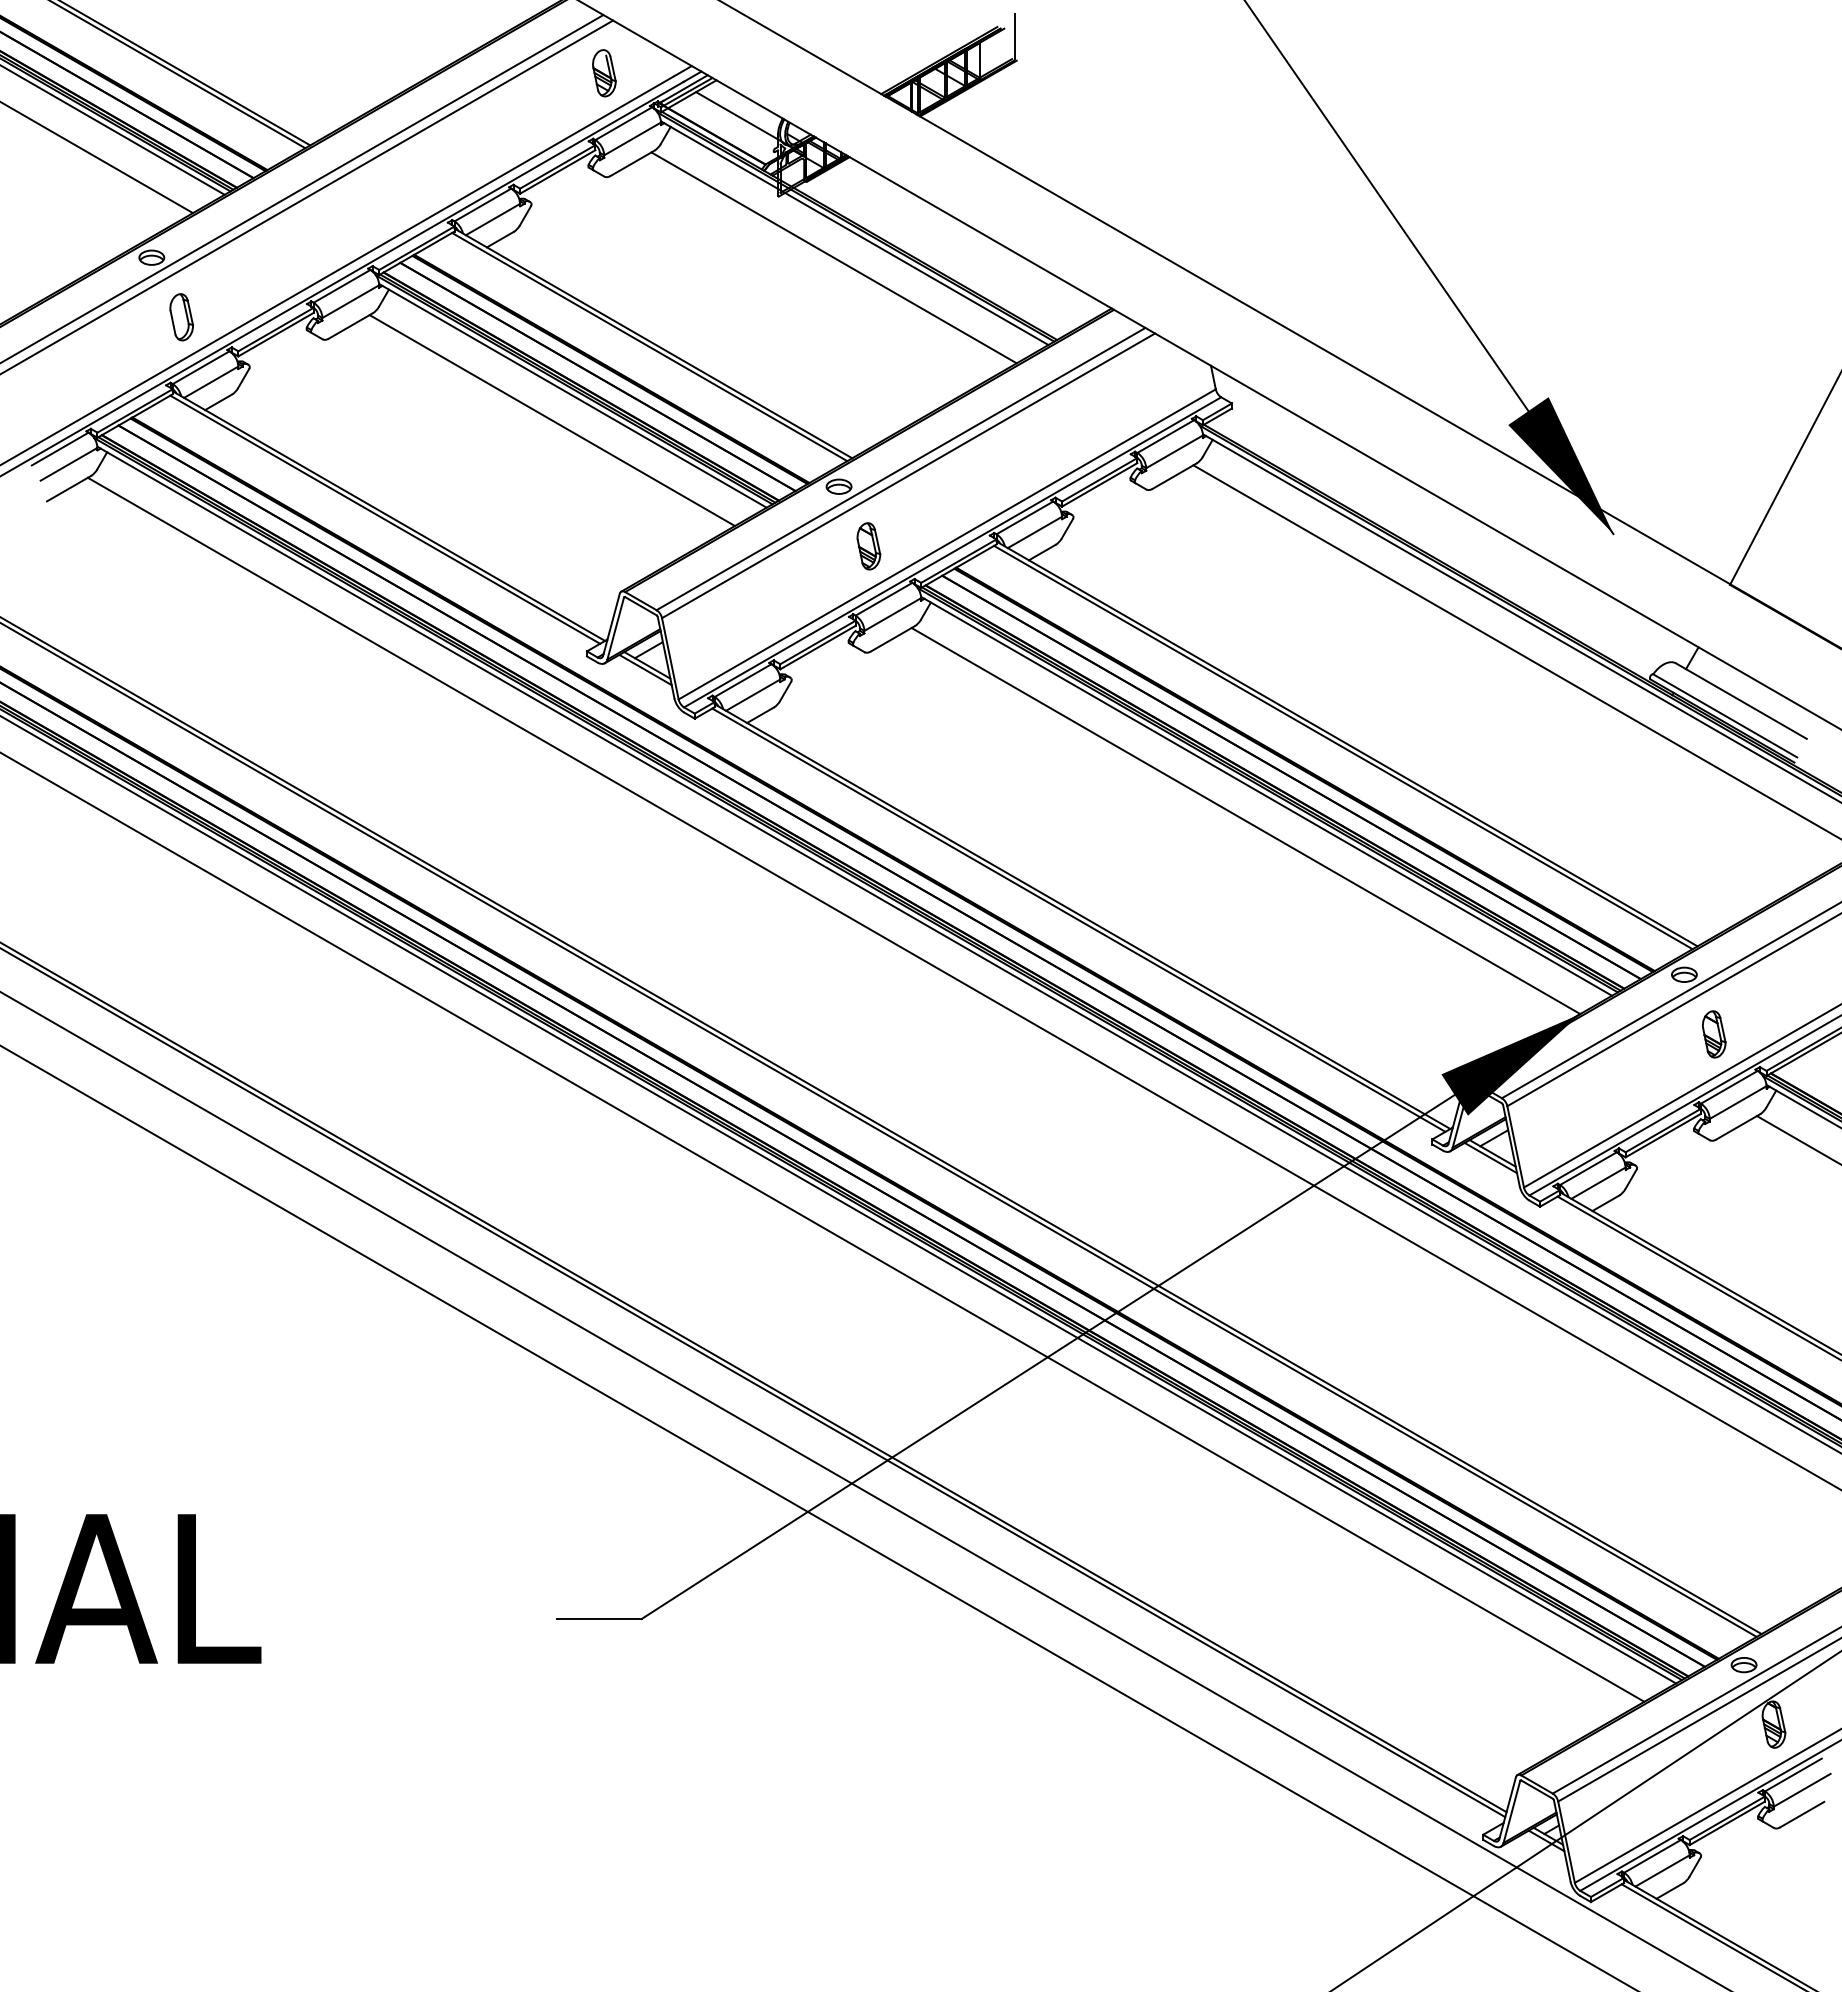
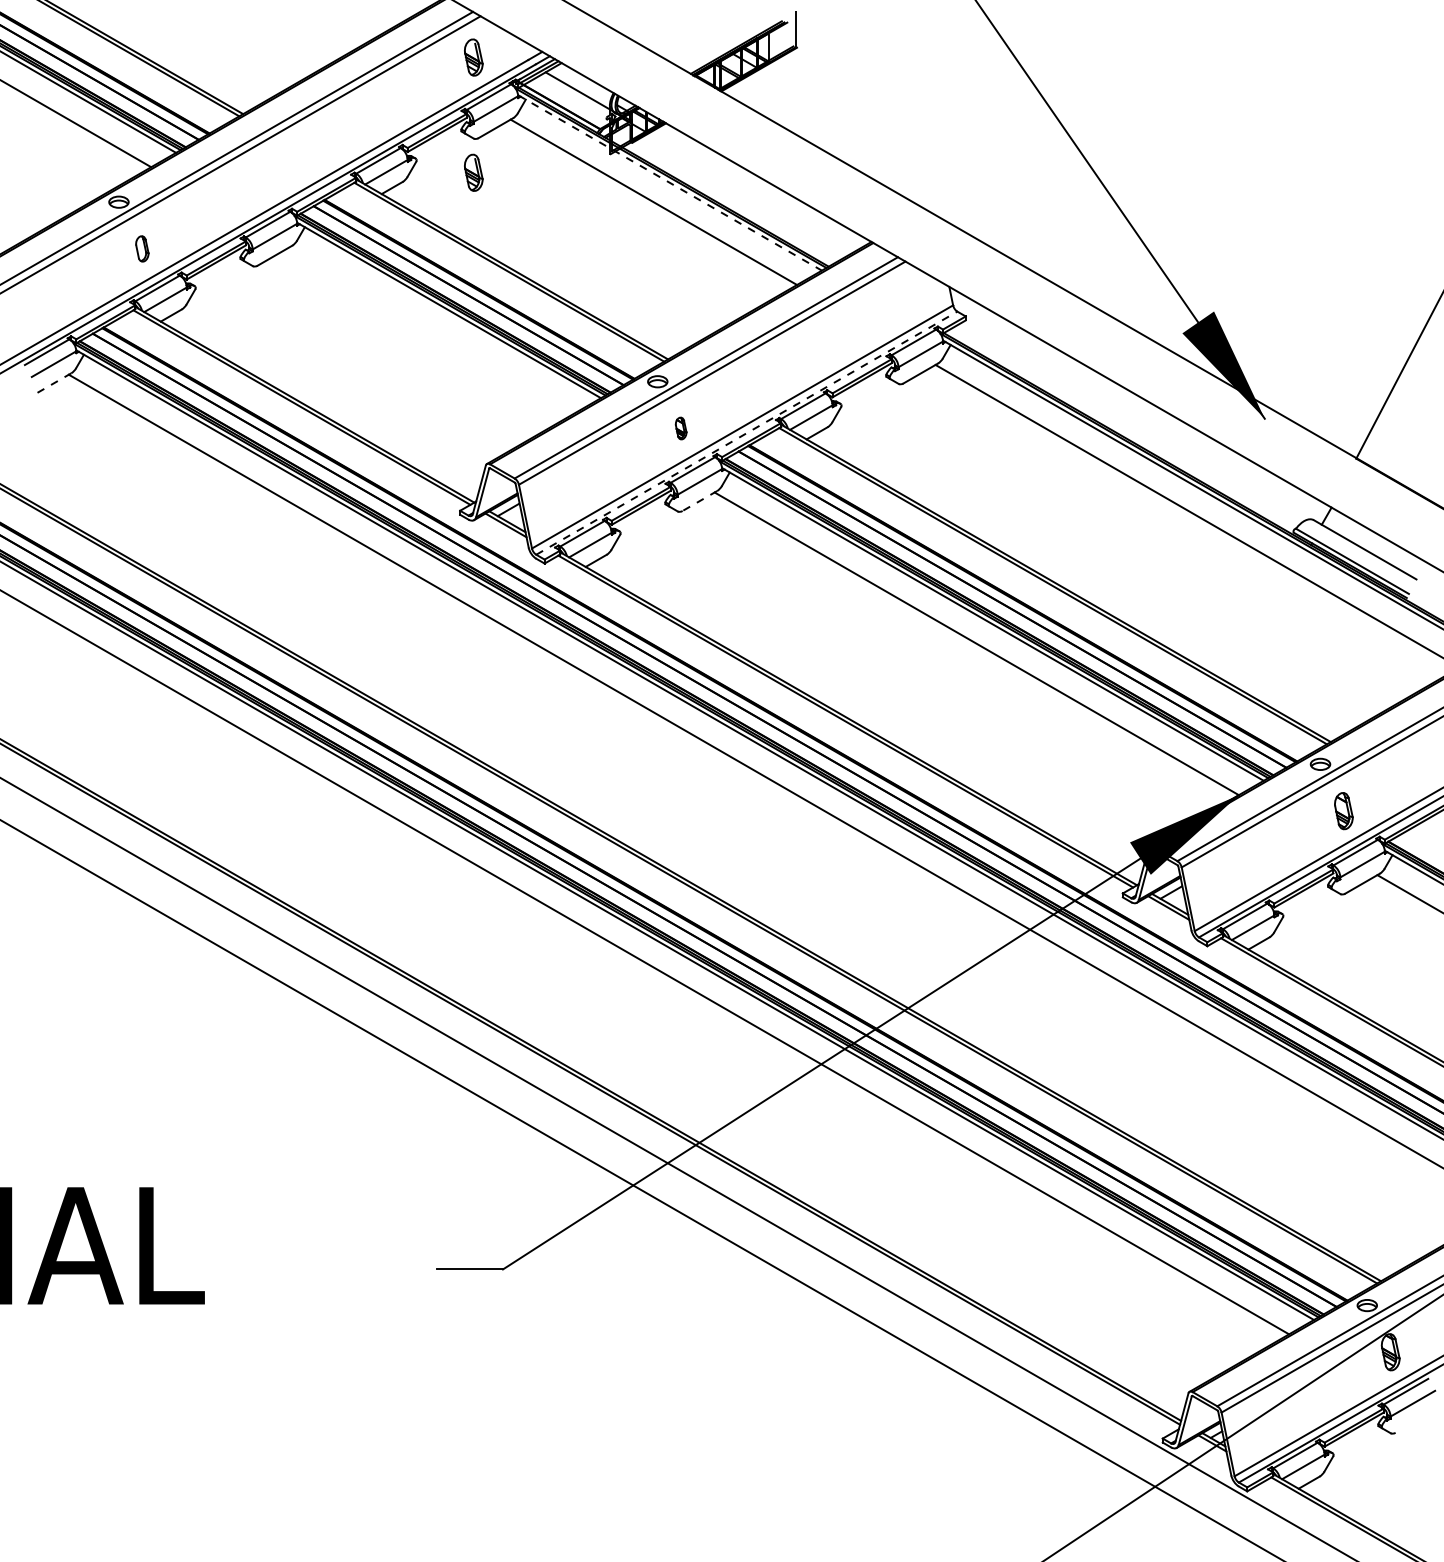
part: (604, 220) -> (473, 173), added
line: (854, 233) -> (669, 183), solid -> dashed
part: (181, 317) -> (142, 249), size x0.7
line: (551, 420) -> (432, 329), removed
line: (68, 488) -> (53, 383), solid -> dashed
part: (868, 546) -> (680, 428), size x0.6
line: (953, 552) -> (747, 433), solid -> dashed
line: (892, 639) -> (699, 501), solid -> dashed
line: (1802, 1814) -> (1413, 1422), removed

